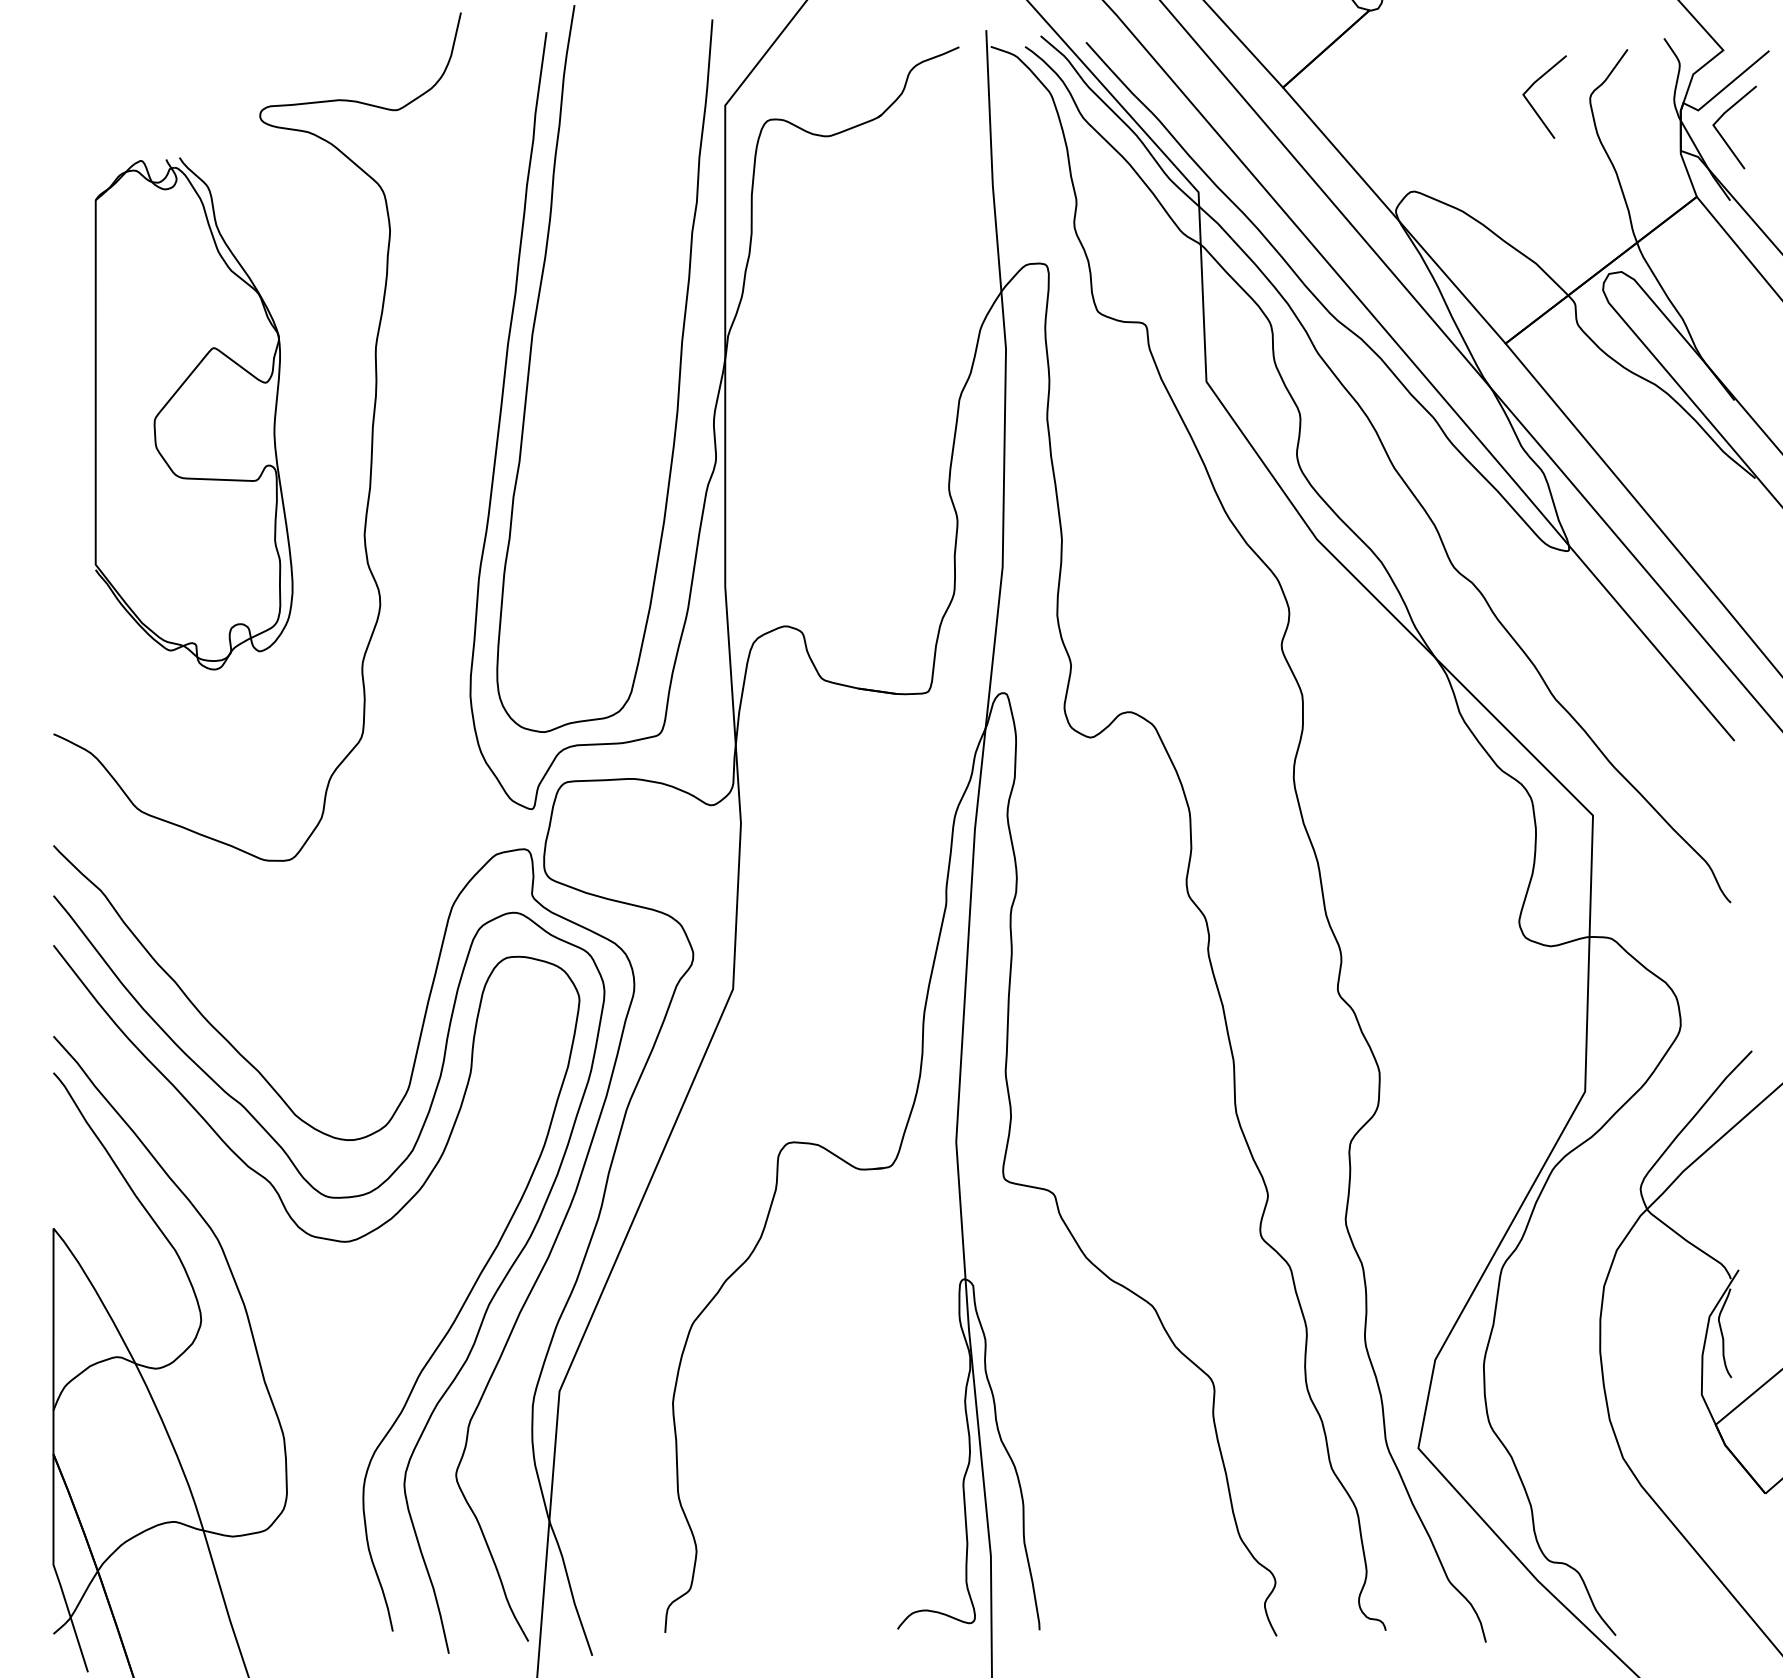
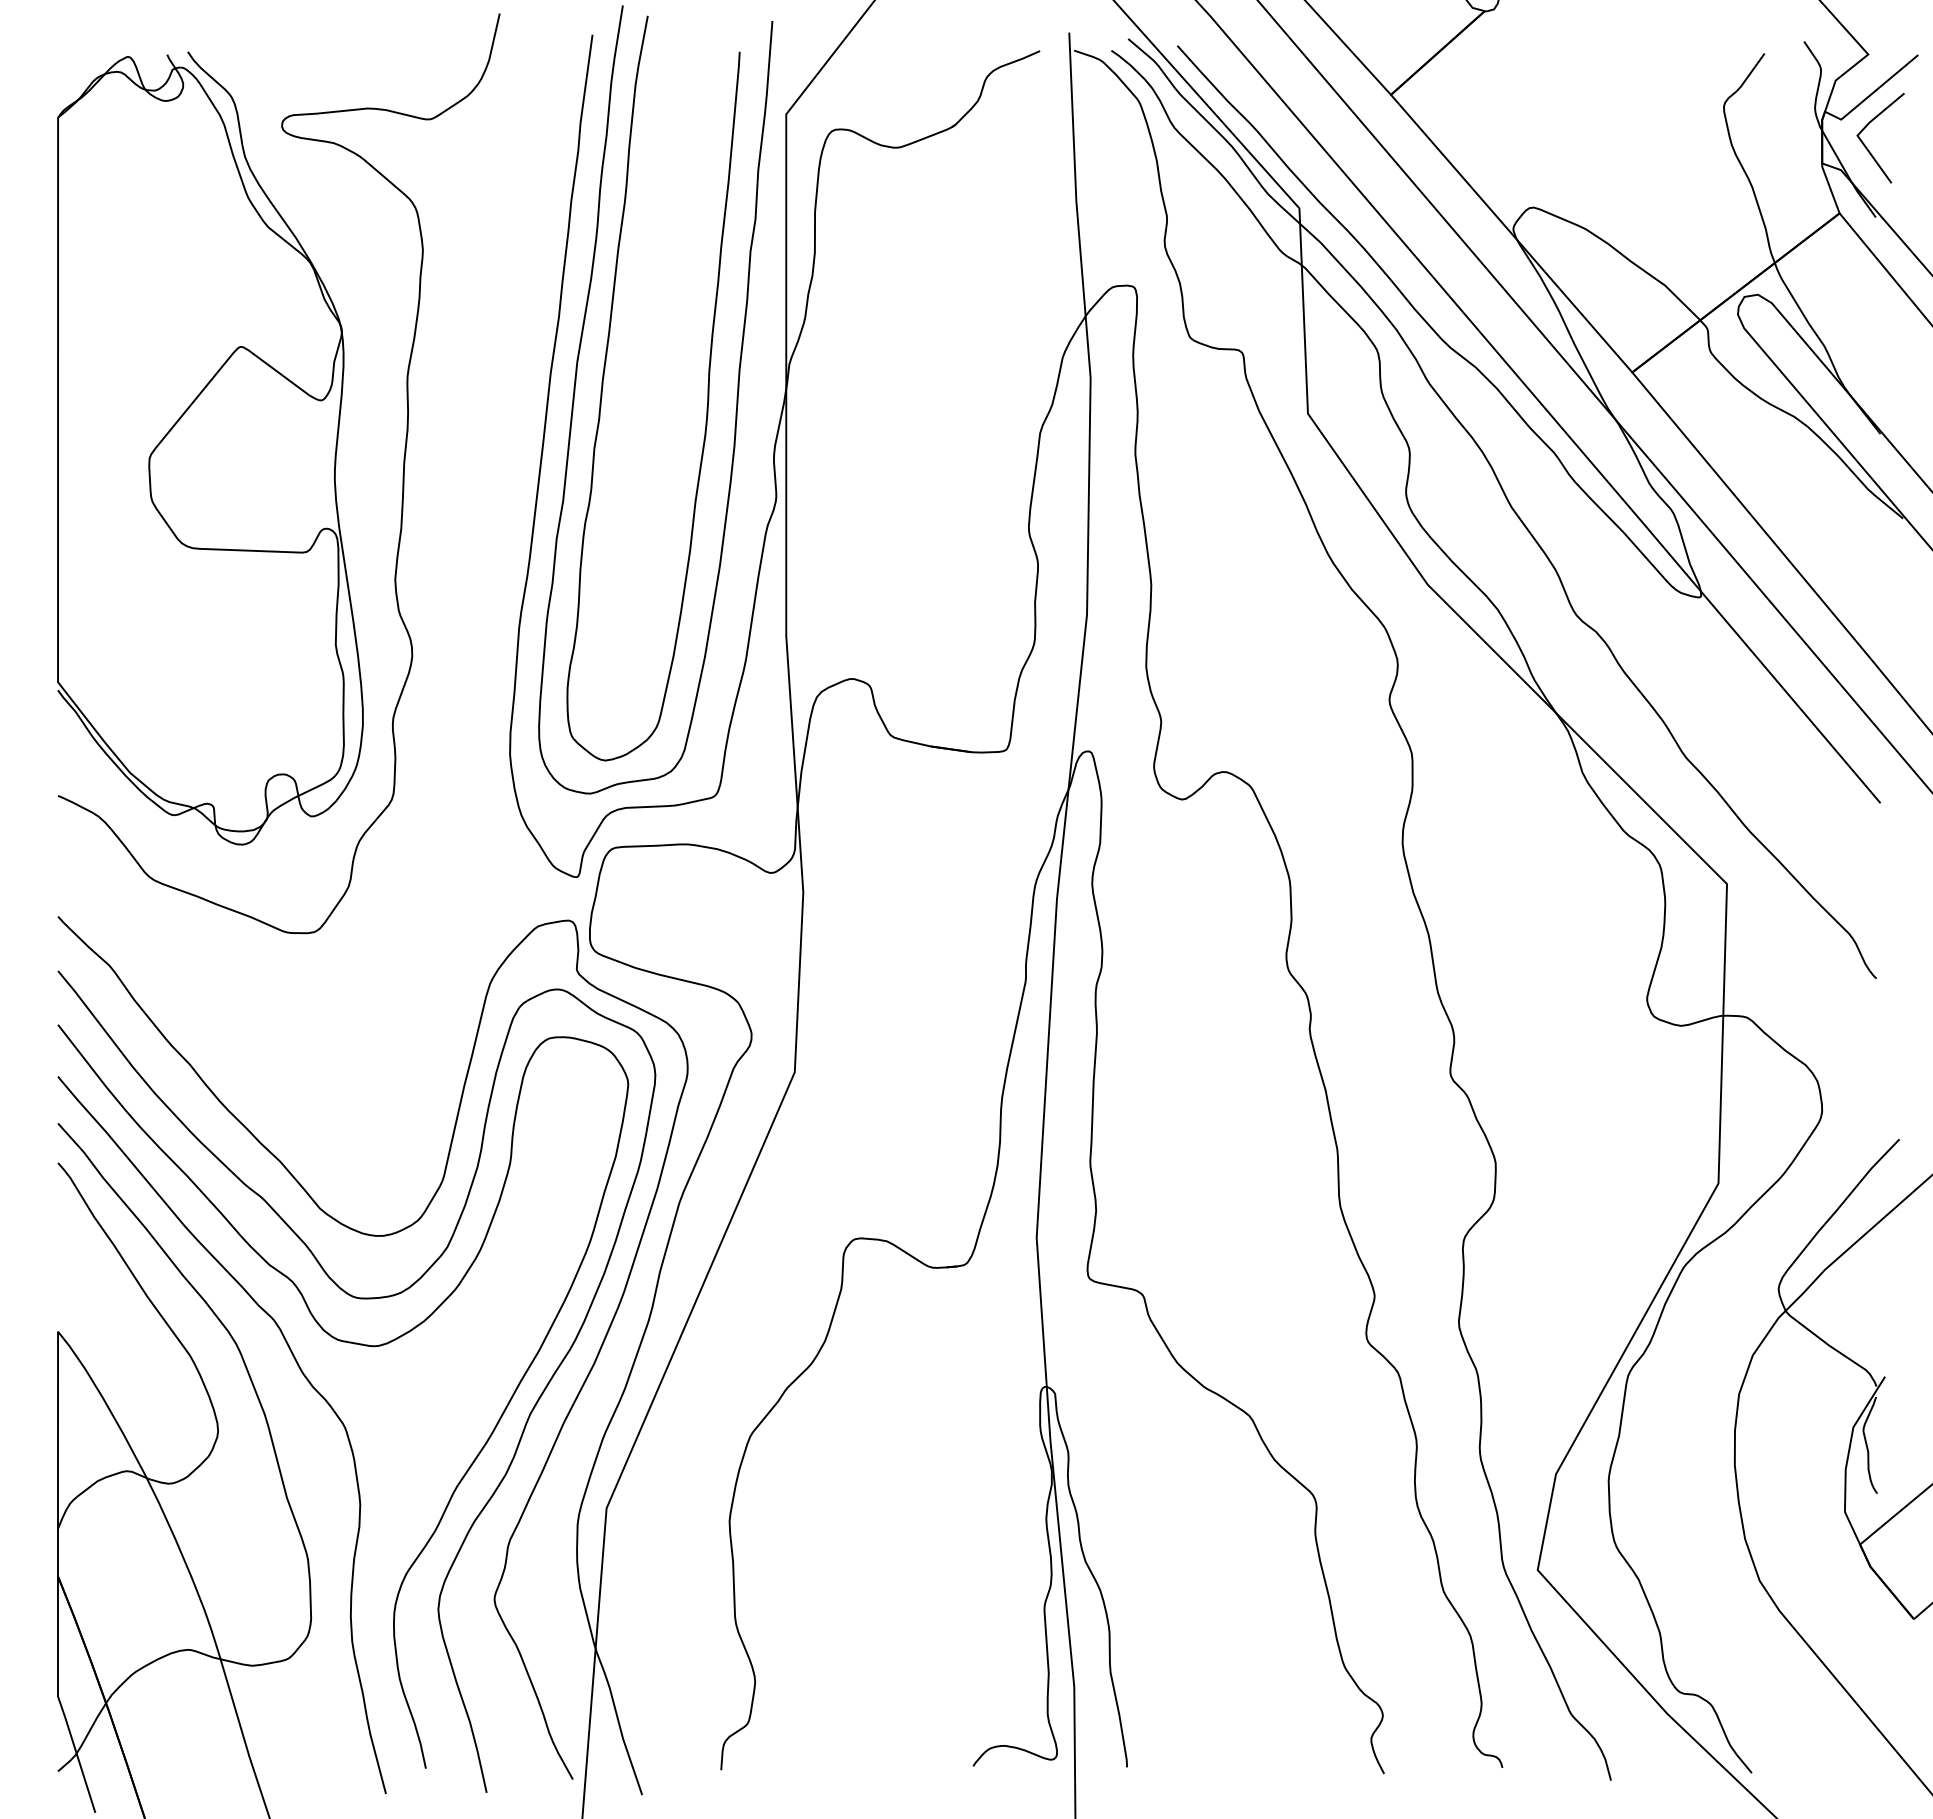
line: (1532, 105) -> (1661, 114), removed
curve: (556, 356) -> (603, 386), added
part: (194, 413) -> (210, 448), size x1.43
curve: (280, 1270) -> (304, 1377), added

